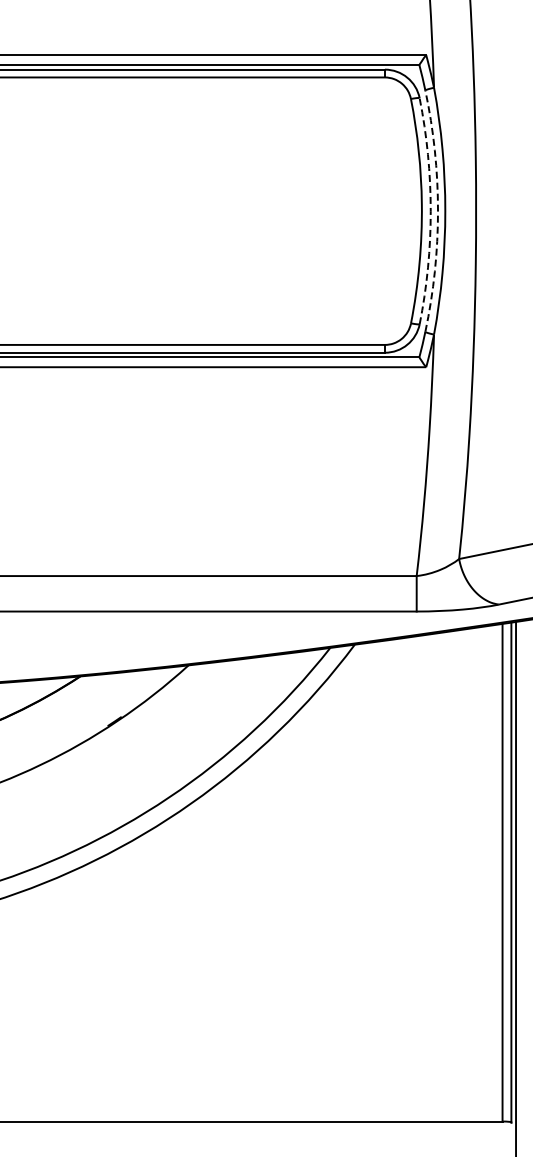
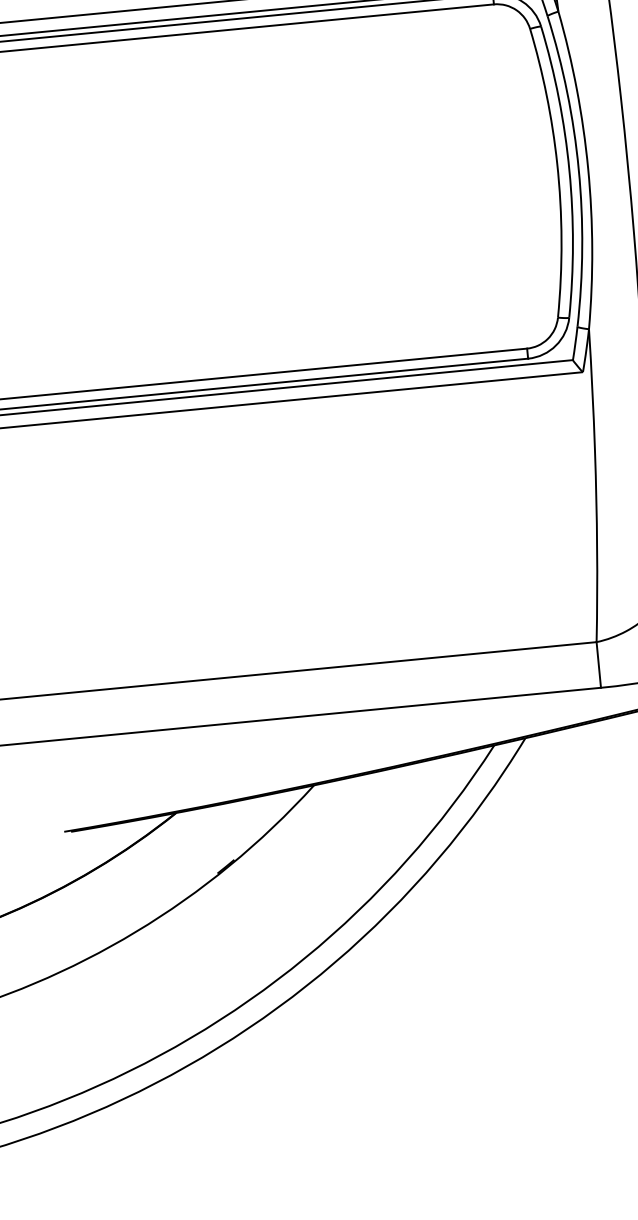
arc: (430, 211) -> (569, 171), dashed -> solid
arc: (438, 211) -> (579, 170), dashed -> solid

